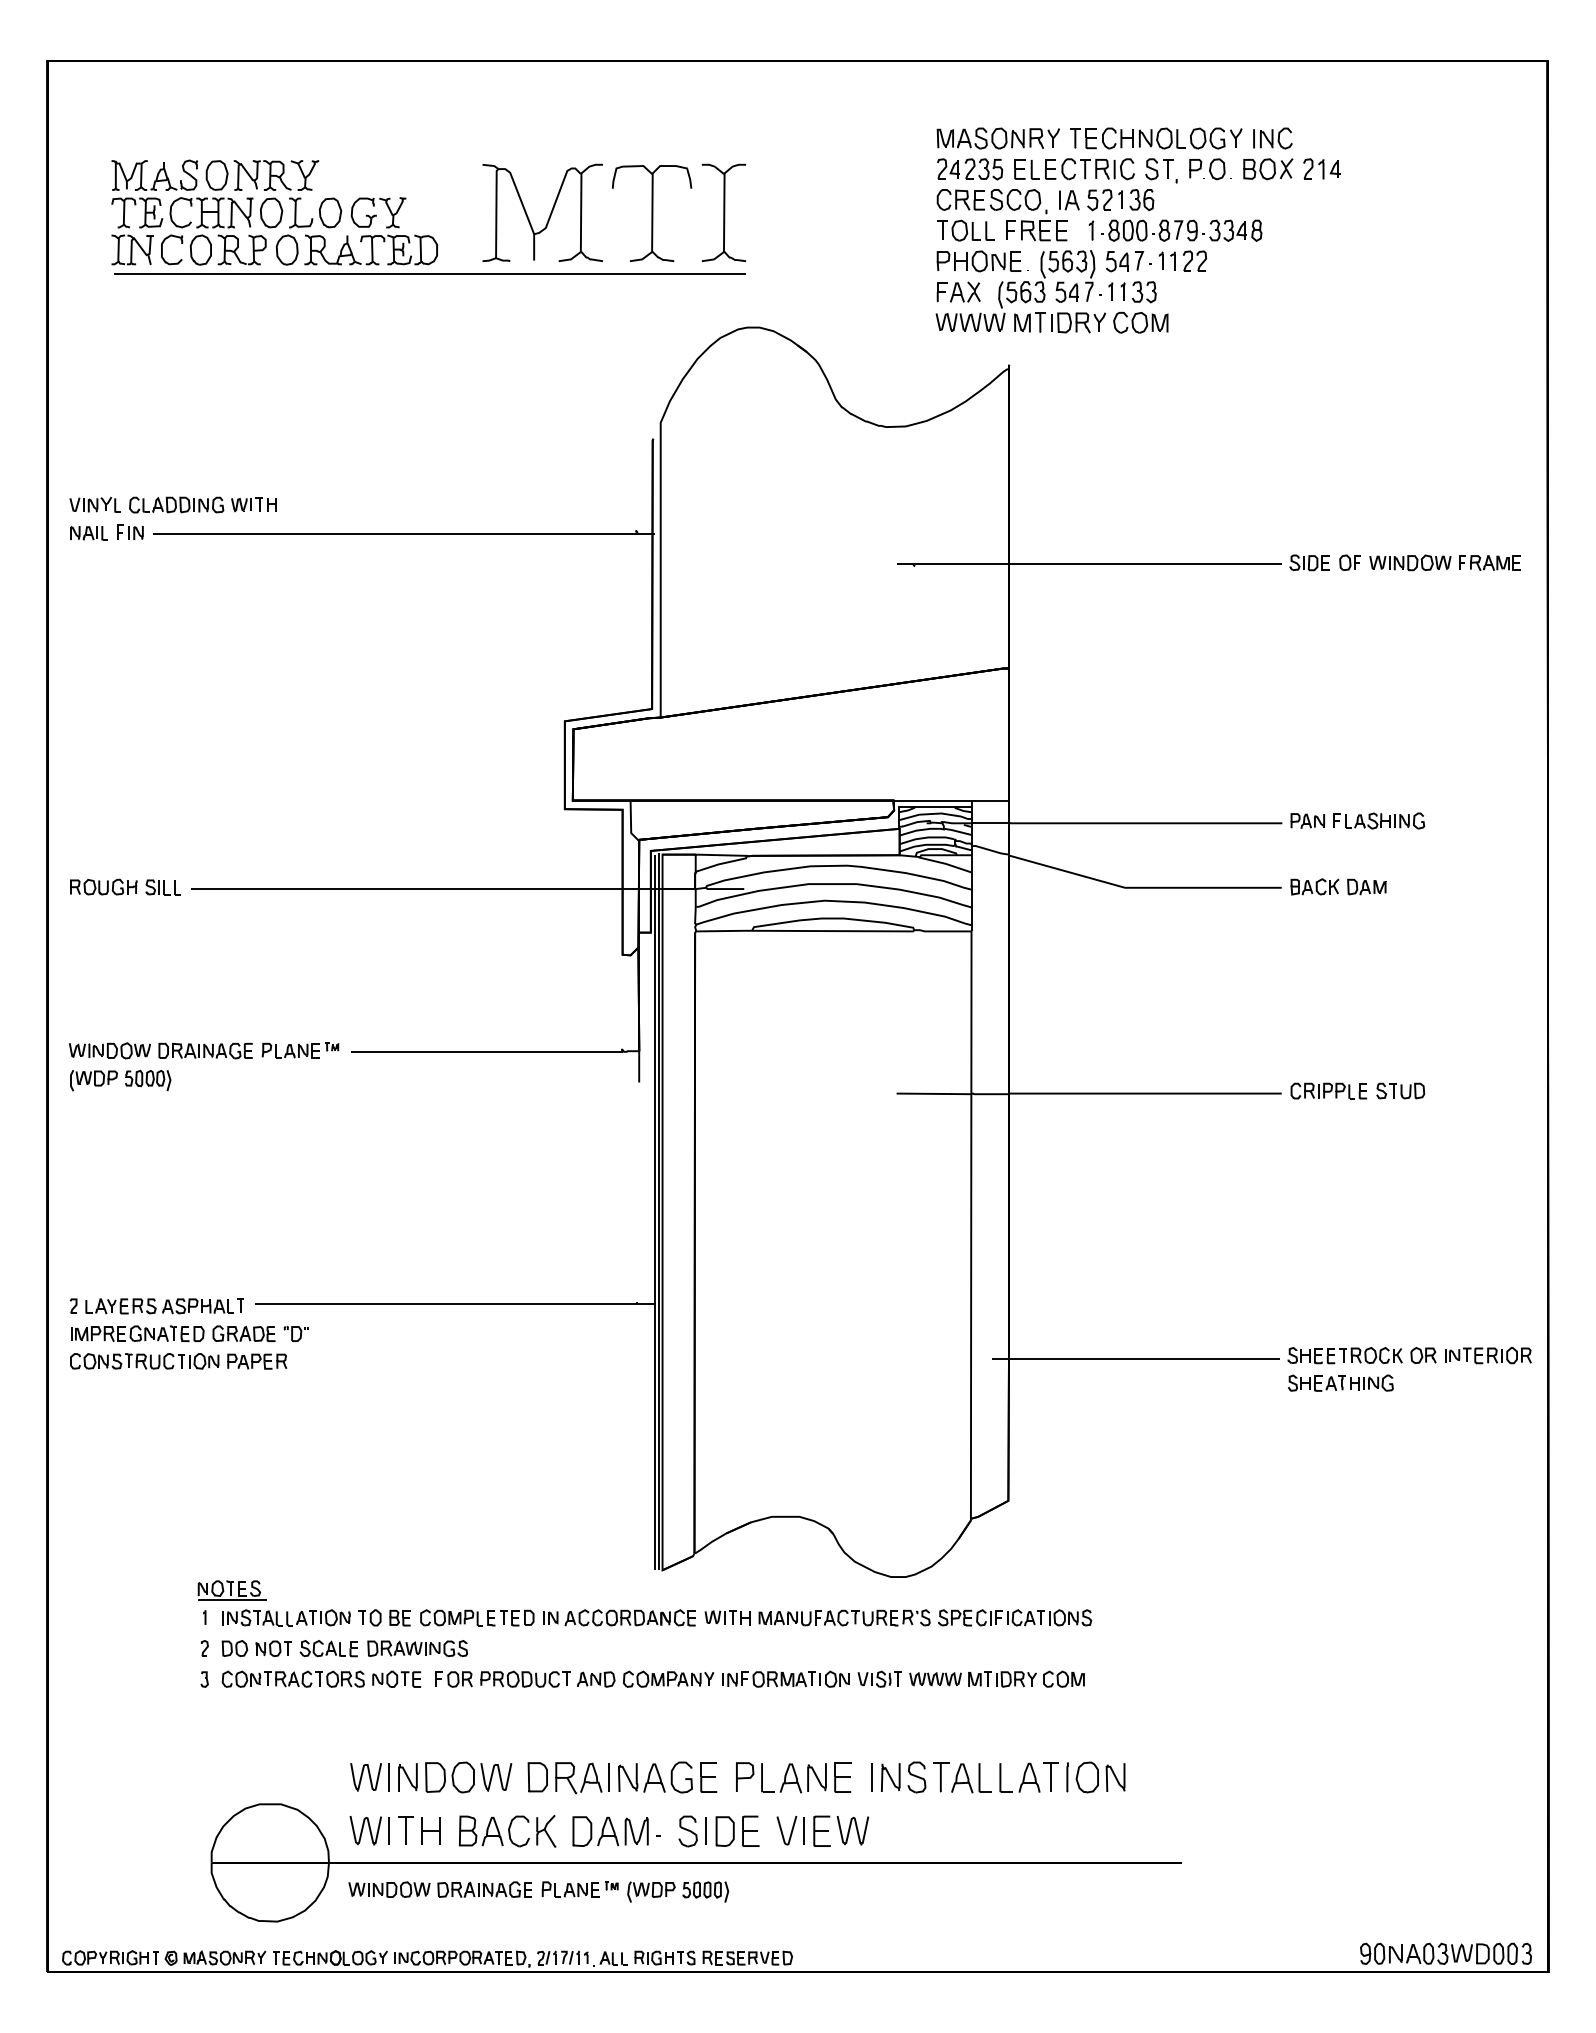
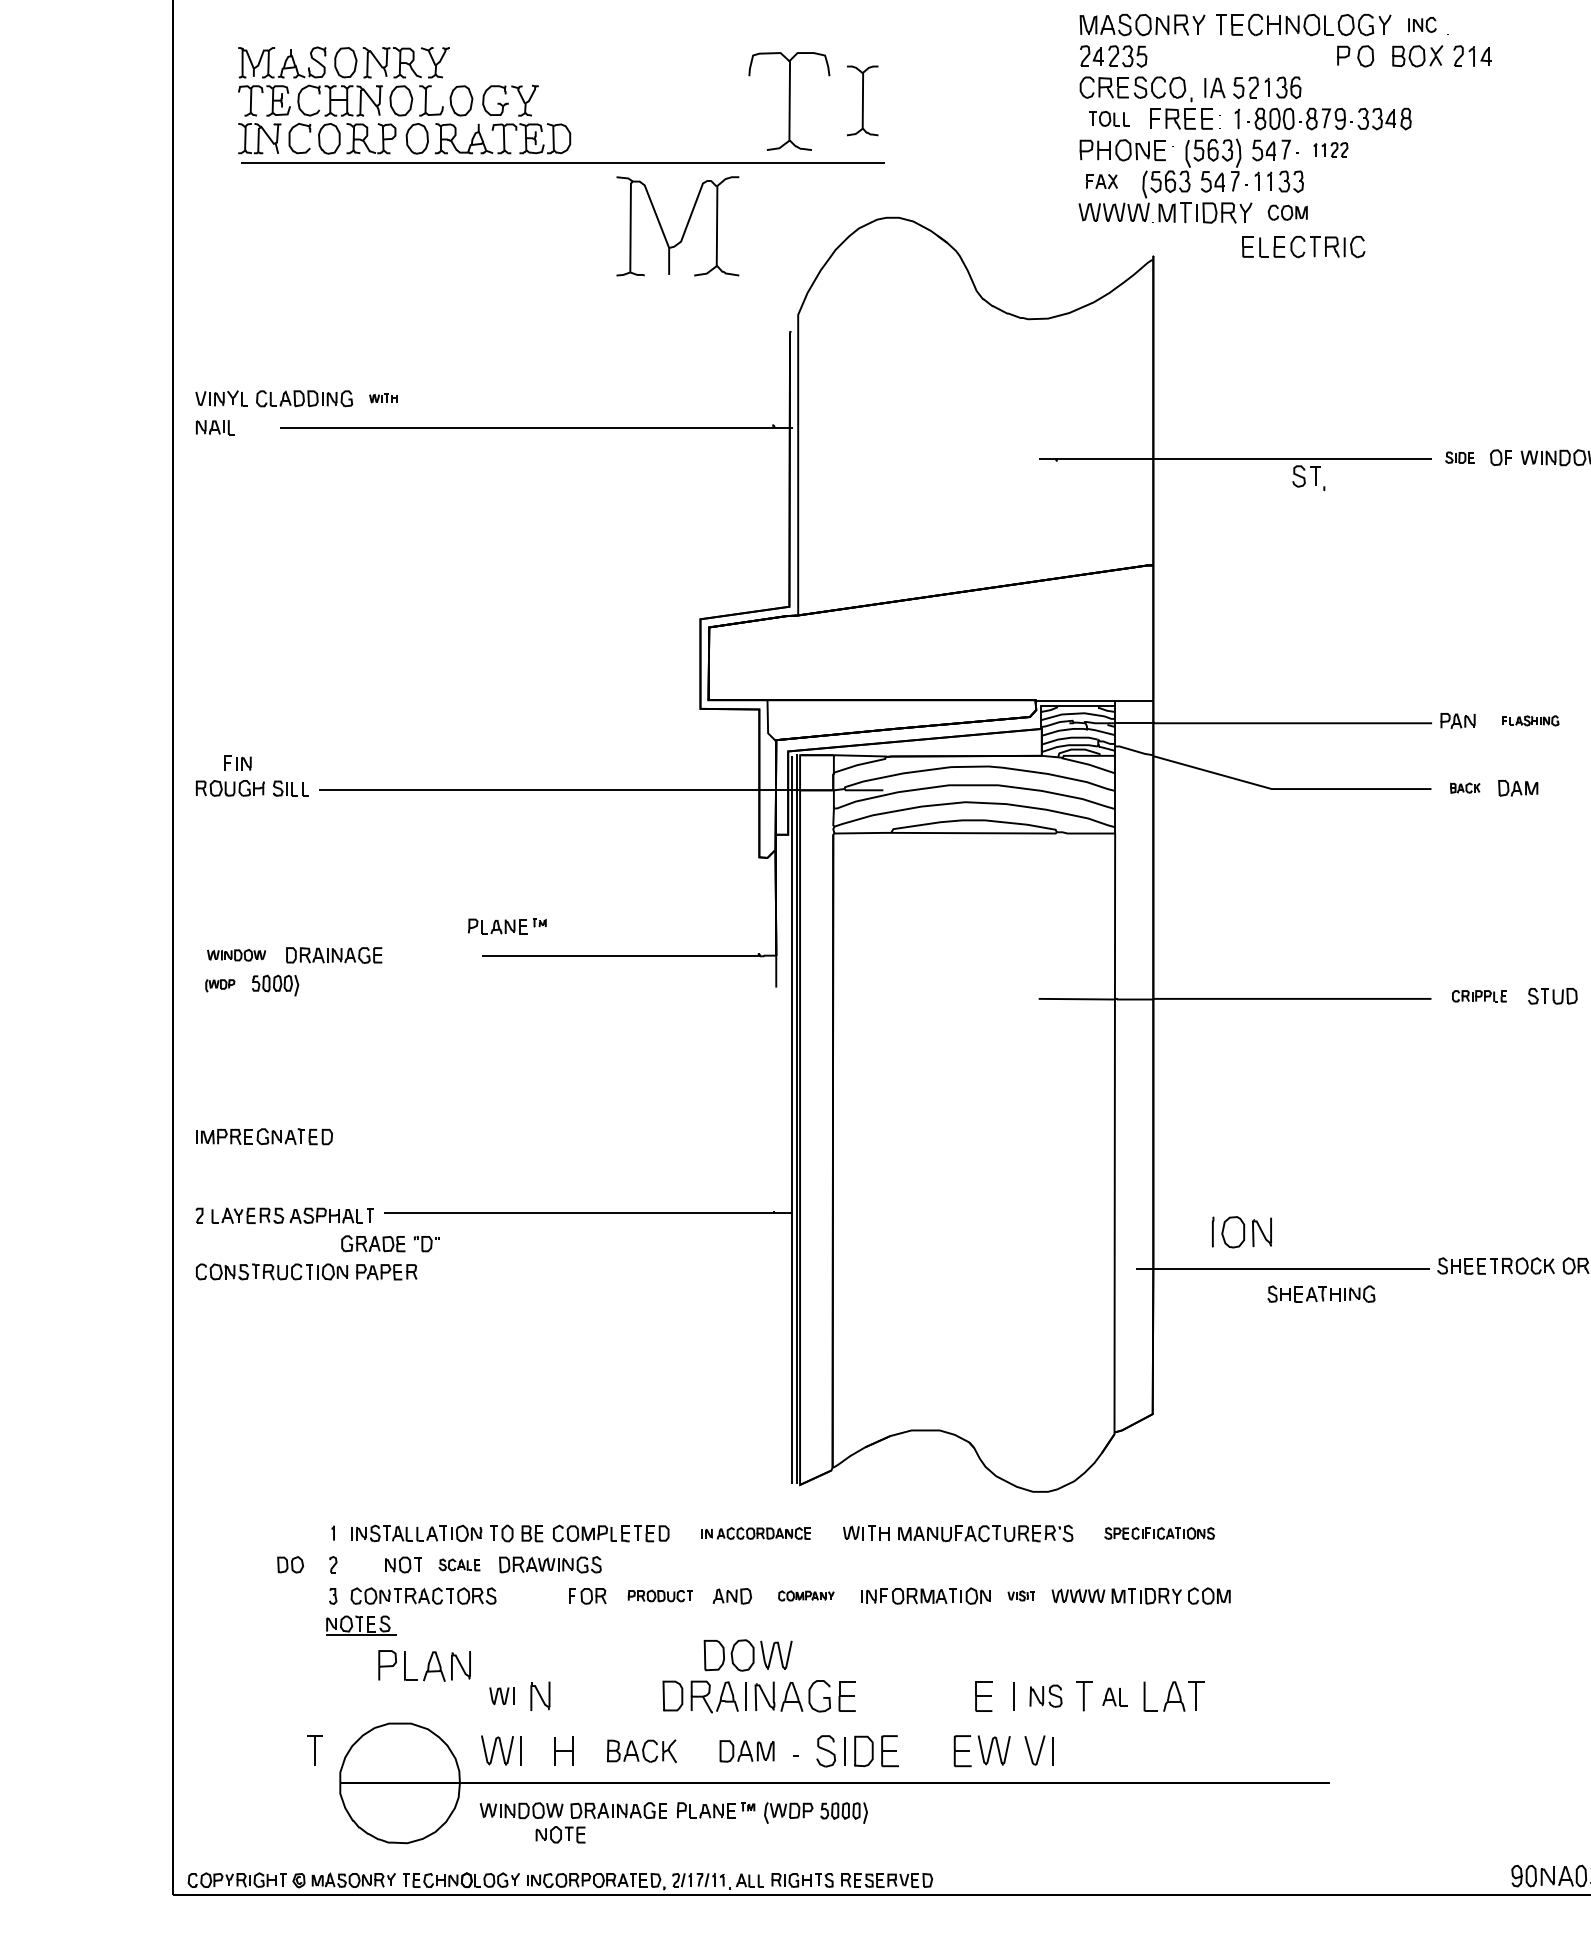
part: (1272, 138) -> (1422, 24), size x0.7
part: (1074, 169) -> (1303, 247), moved
part: (1161, 170) -> (1308, 477), moved
part: (723, 212) -> (862, 100), size x0.7
part: (549, 215) -> (684, 228), moved
part: (965, 230) -> (1108, 118), size x0.7
part: (1183, 260) -> (1331, 149), size x0.7
part: (958, 291) -> (1101, 180), size x0.7
part: (1140, 322) -> (1287, 212), size x0.7
part: (253, 504) -> (382, 398), size x0.6
part: (130, 532) -> (238, 763), moved
part: (1309, 562) -> (1459, 457), size x0.7
part: (1379, 820) -> (1531, 720), size x0.6
part: (1314, 886) -> (1464, 787), size x0.6
part: (109, 1050) -> (236, 954), size x0.7
part: (300, 1050) -> (507, 926), moved
part: (93, 1080) -> (219, 985), size x0.6
part: (1328, 1090) -> (1479, 995), size x0.7
part: (137, 1333) -> (264, 1136), moved
part: (1340, 1382) -> (1321, 1293), moved
part: (231, 1590) -> (360, 1625), moved
part: (619, 1617) -> (756, 1533), size x0.7
part: (1015, 1617) -> (1159, 1533), size x0.7
part: (234, 1648) -> (290, 1564), moved
part: (328, 1648) -> (459, 1564), size x0.7
part: (396, 1678) -> (560, 1833), moved
part: (525, 1678) -> (660, 1595), size x0.7
part: (668, 1678) -> (806, 1595), size x0.6
part: (879, 1678) -> (1021, 1595), size x0.6
part: (369, 1777) -> (501, 1696), size x0.6
part: (468, 1777) -> (748, 1655), moved
part: (781, 1777) -> (424, 1665), moved
part: (903, 1777) -> (1045, 1696), size x0.7
part: (1095, 1777) -> (1241, 1232), moved
part: (971, 1778) -> (1115, 1697), size x0.6
part: (405, 1830) -> (314, 1750), moved
part: (790, 1830) -> (1038, 1750), moved
part: (507, 1831) -> (641, 1751), size x0.7
part: (610, 1831) -> (746, 1751), size x0.7

